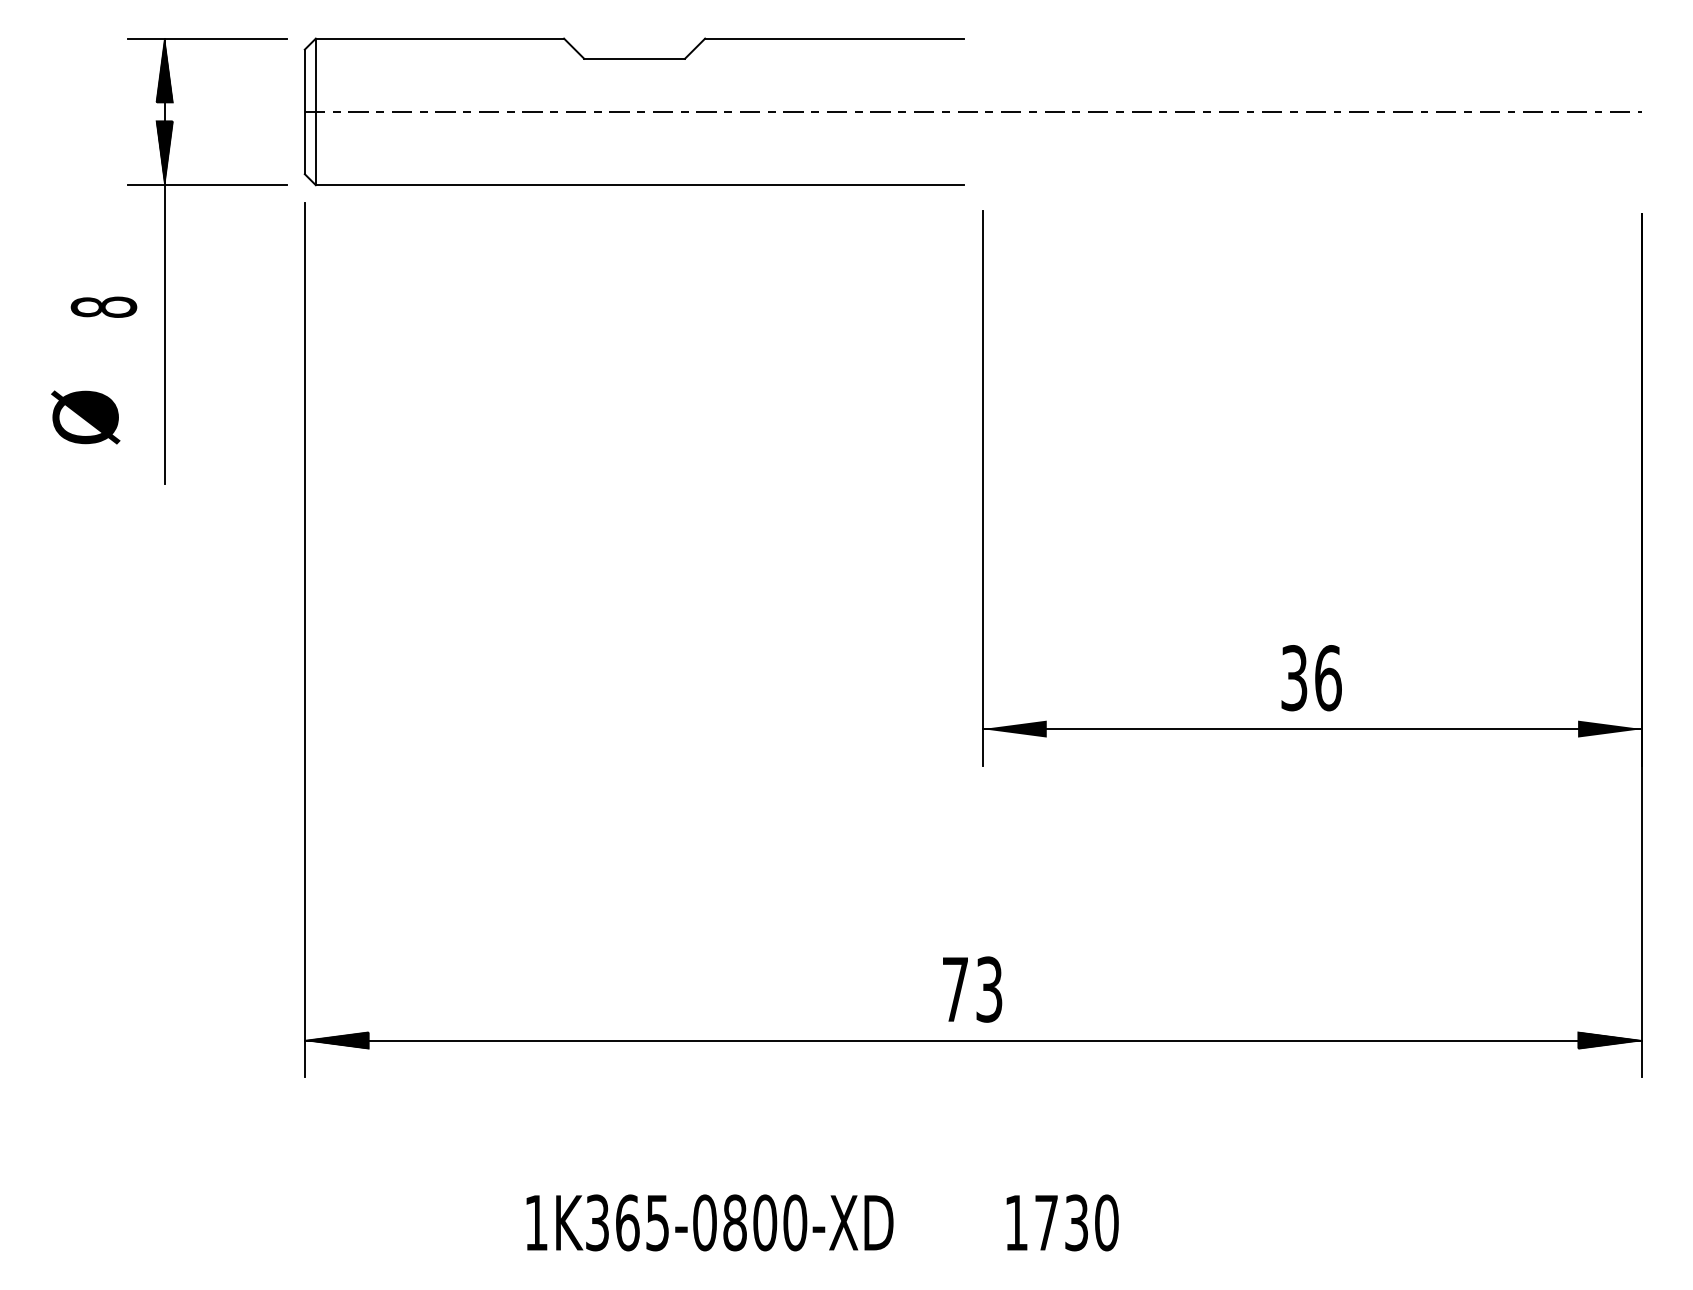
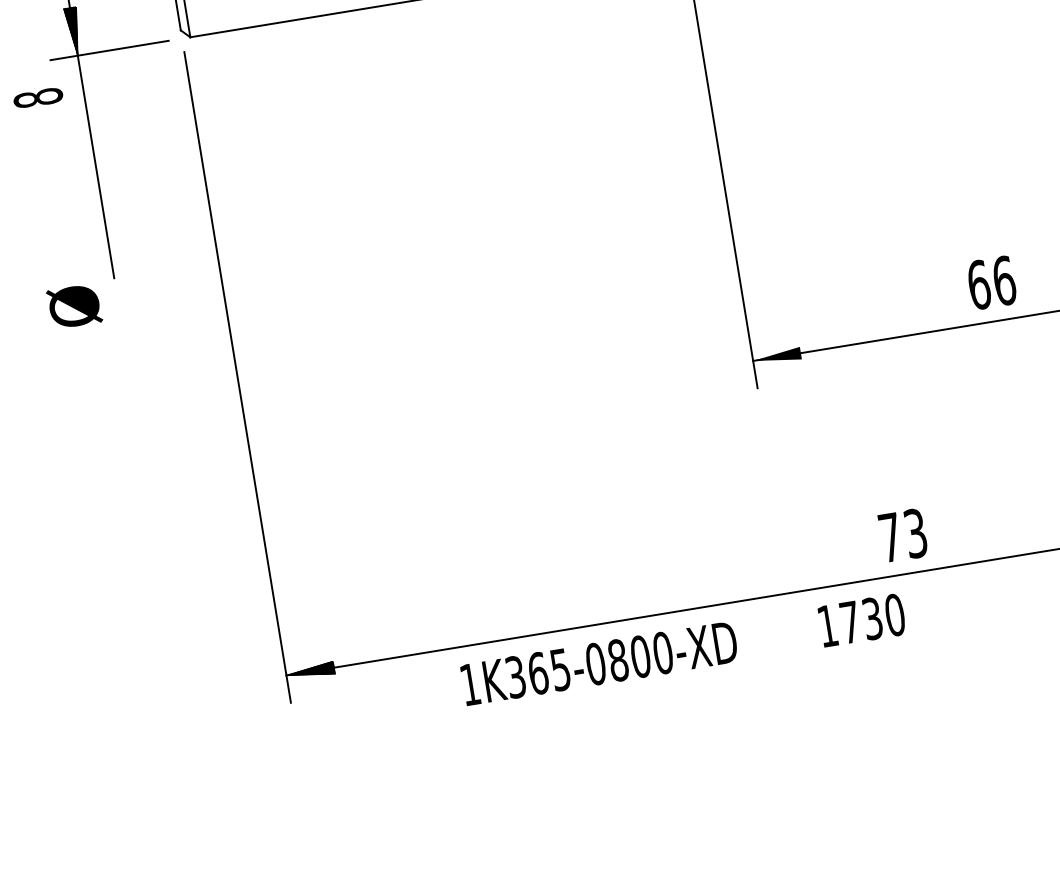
text: (103, 306) -> (37, 97), moved
text: (85, 417) -> (74, 306), moved
text: (1294, 678) -> (979, 285), 36 -> 66
text: (972, 989) -> (903, 535), moved
text: (822, 1222) -> (683, 649), moved

